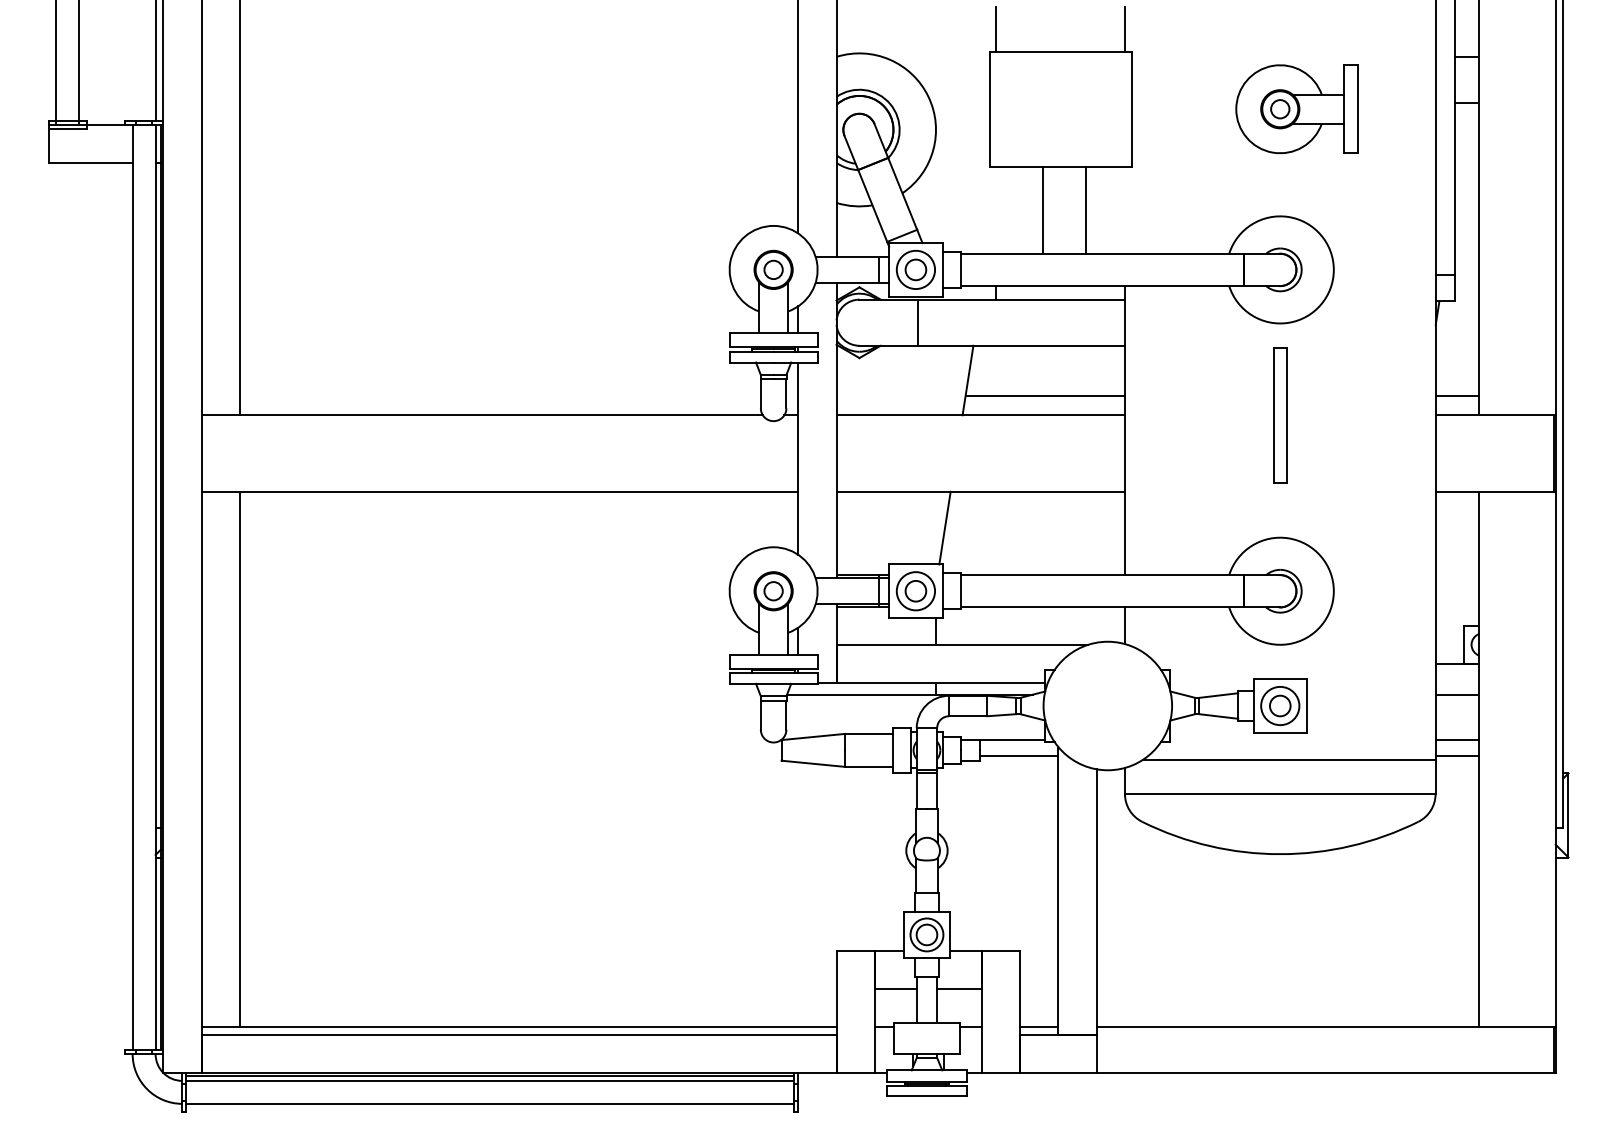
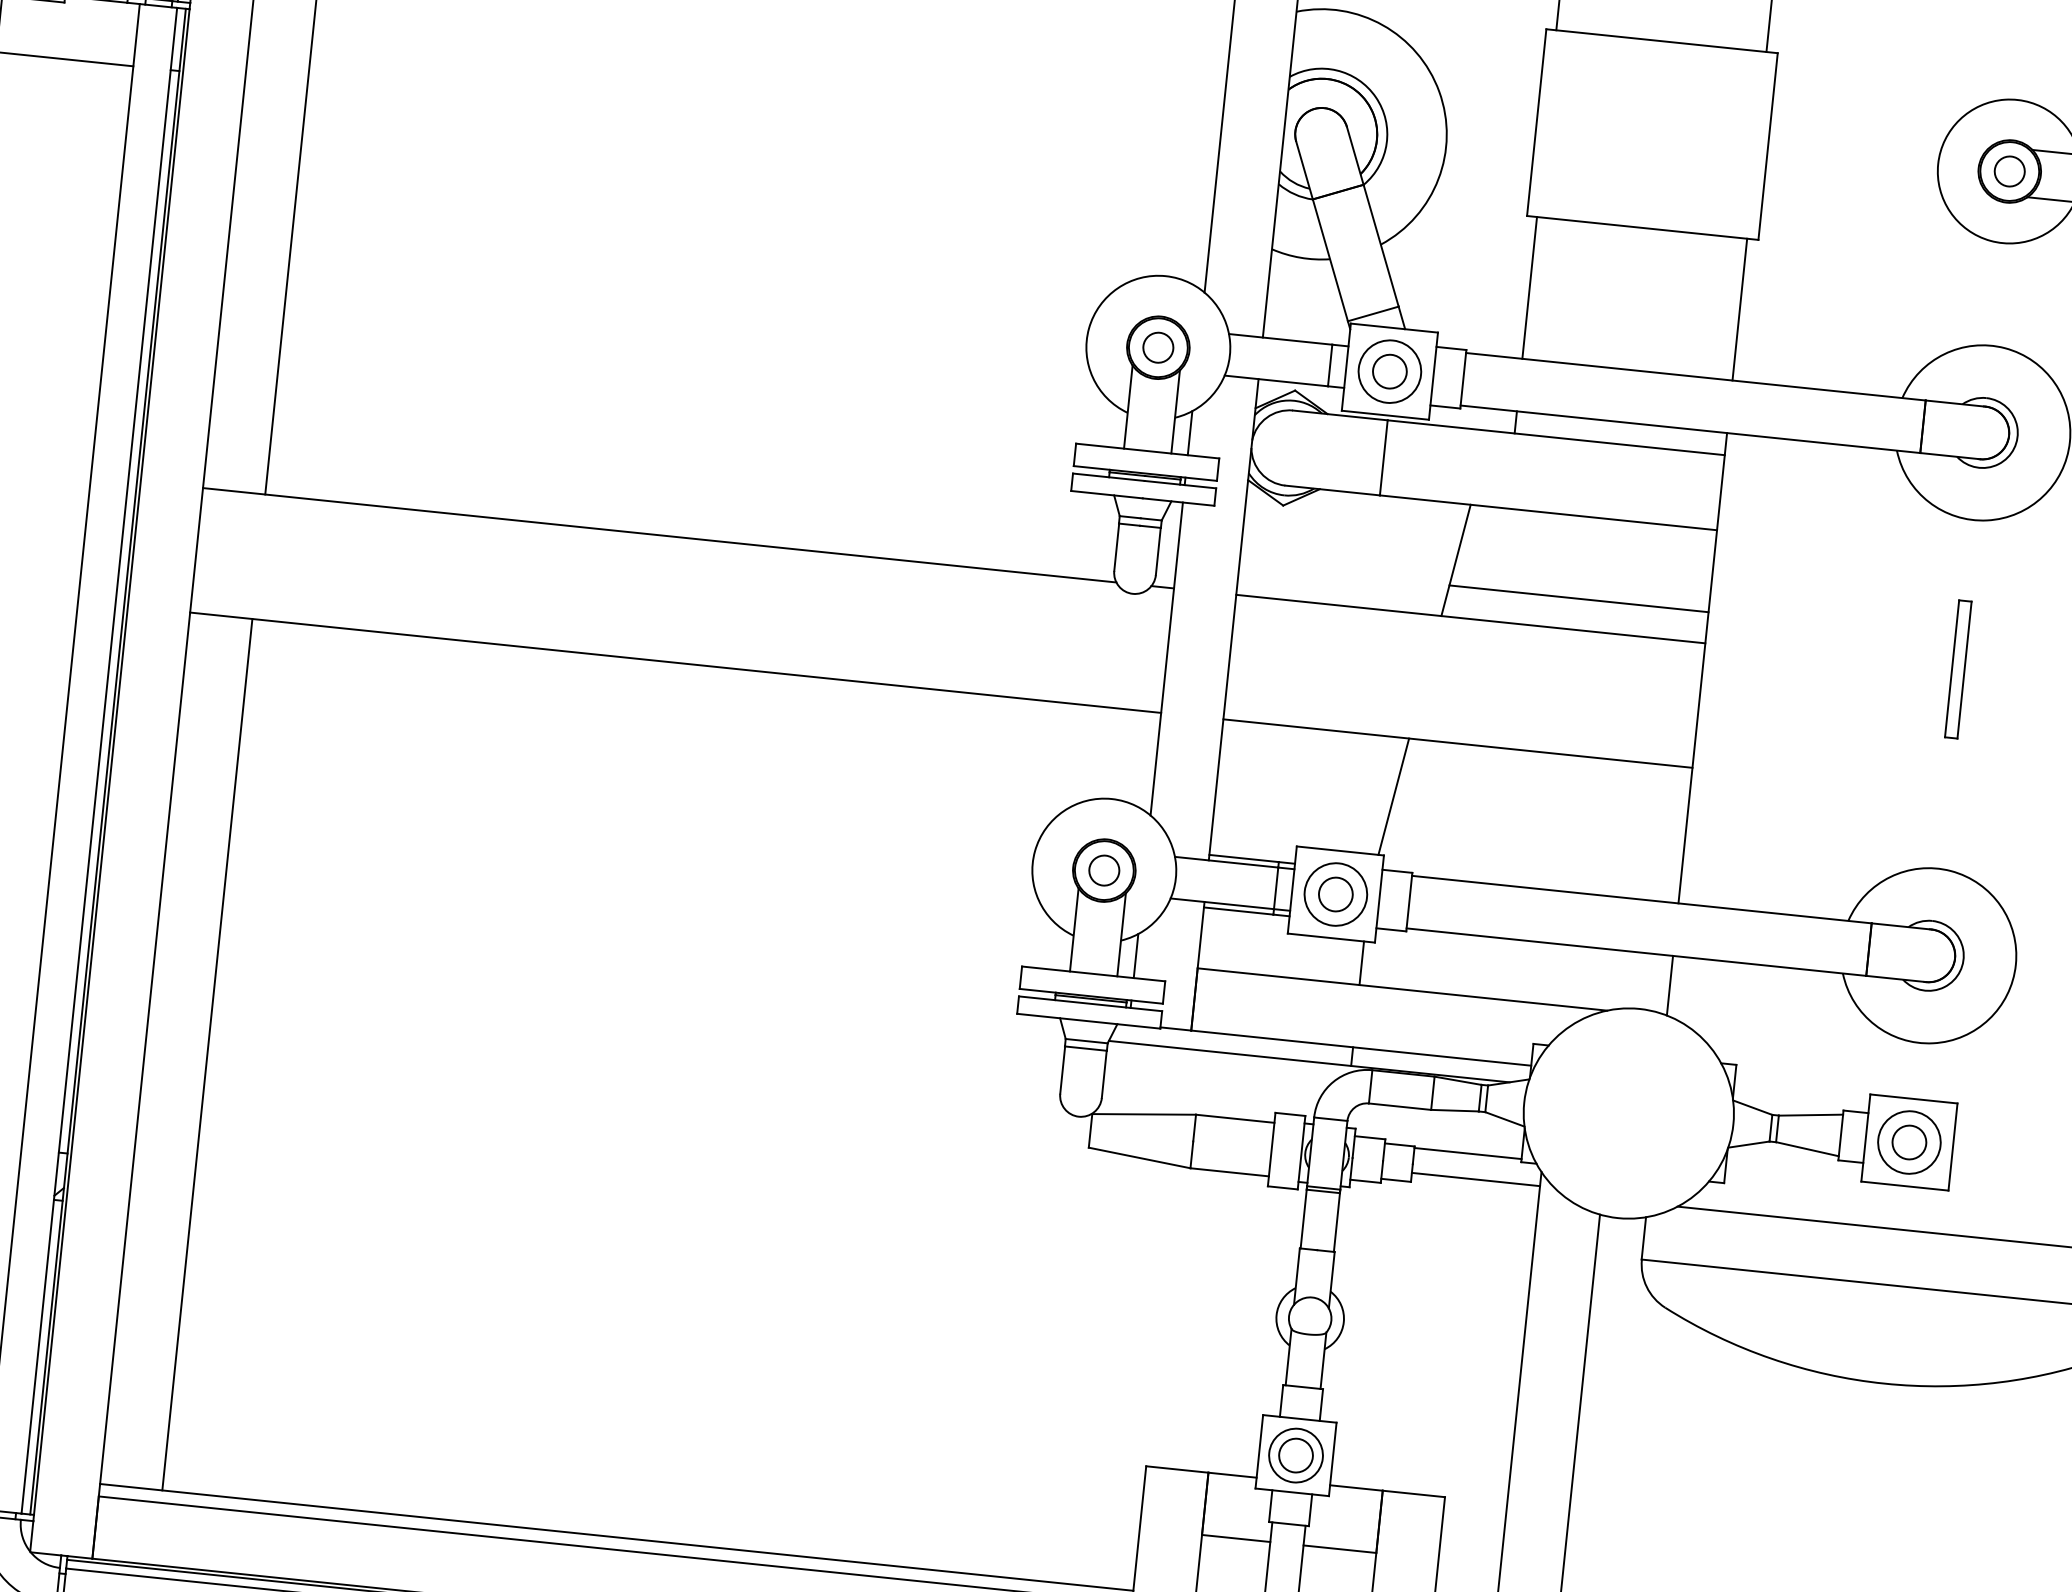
line: (1042, 209) -> (1529, 286), moved
line: (1085, 209) -> (1739, 308), moved
part: (1279, 414) -> (1957, 668), size x0.62

